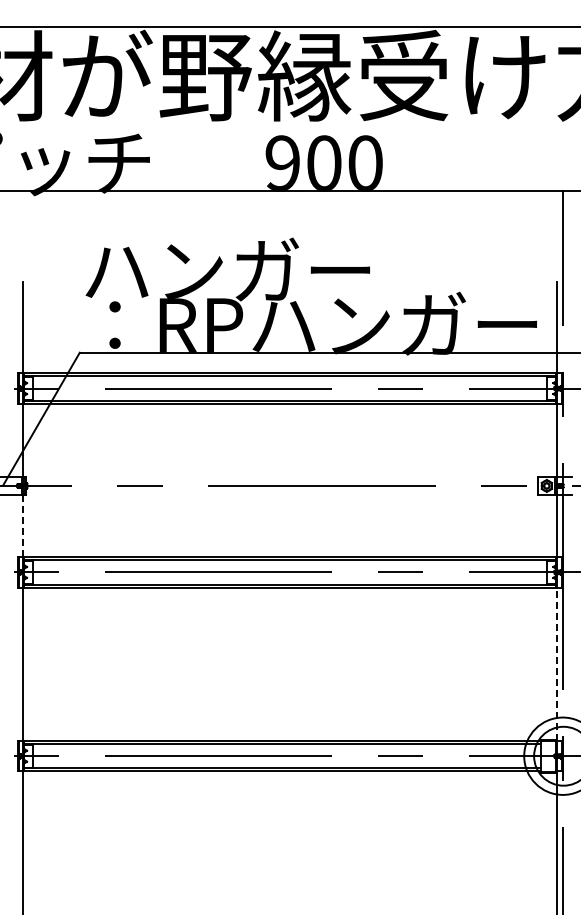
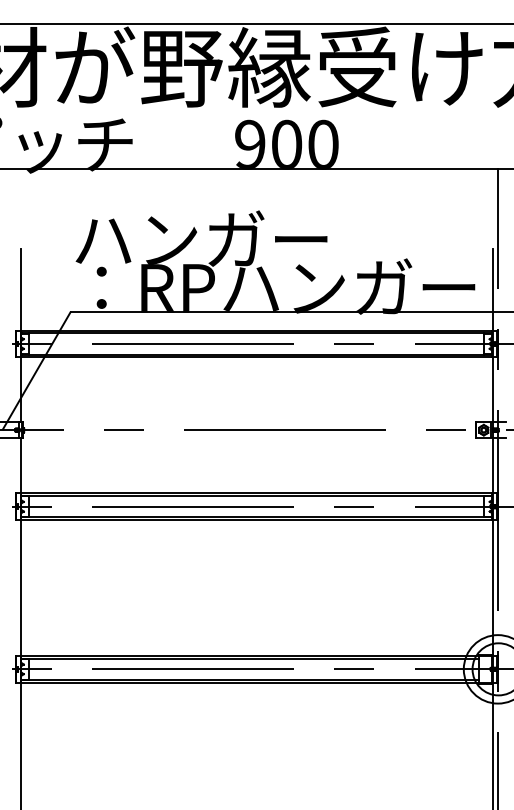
line: (23, 525) -> (20, 465), dashed -> solid
line: (557, 664) -> (493, 588), dashed -> solid

